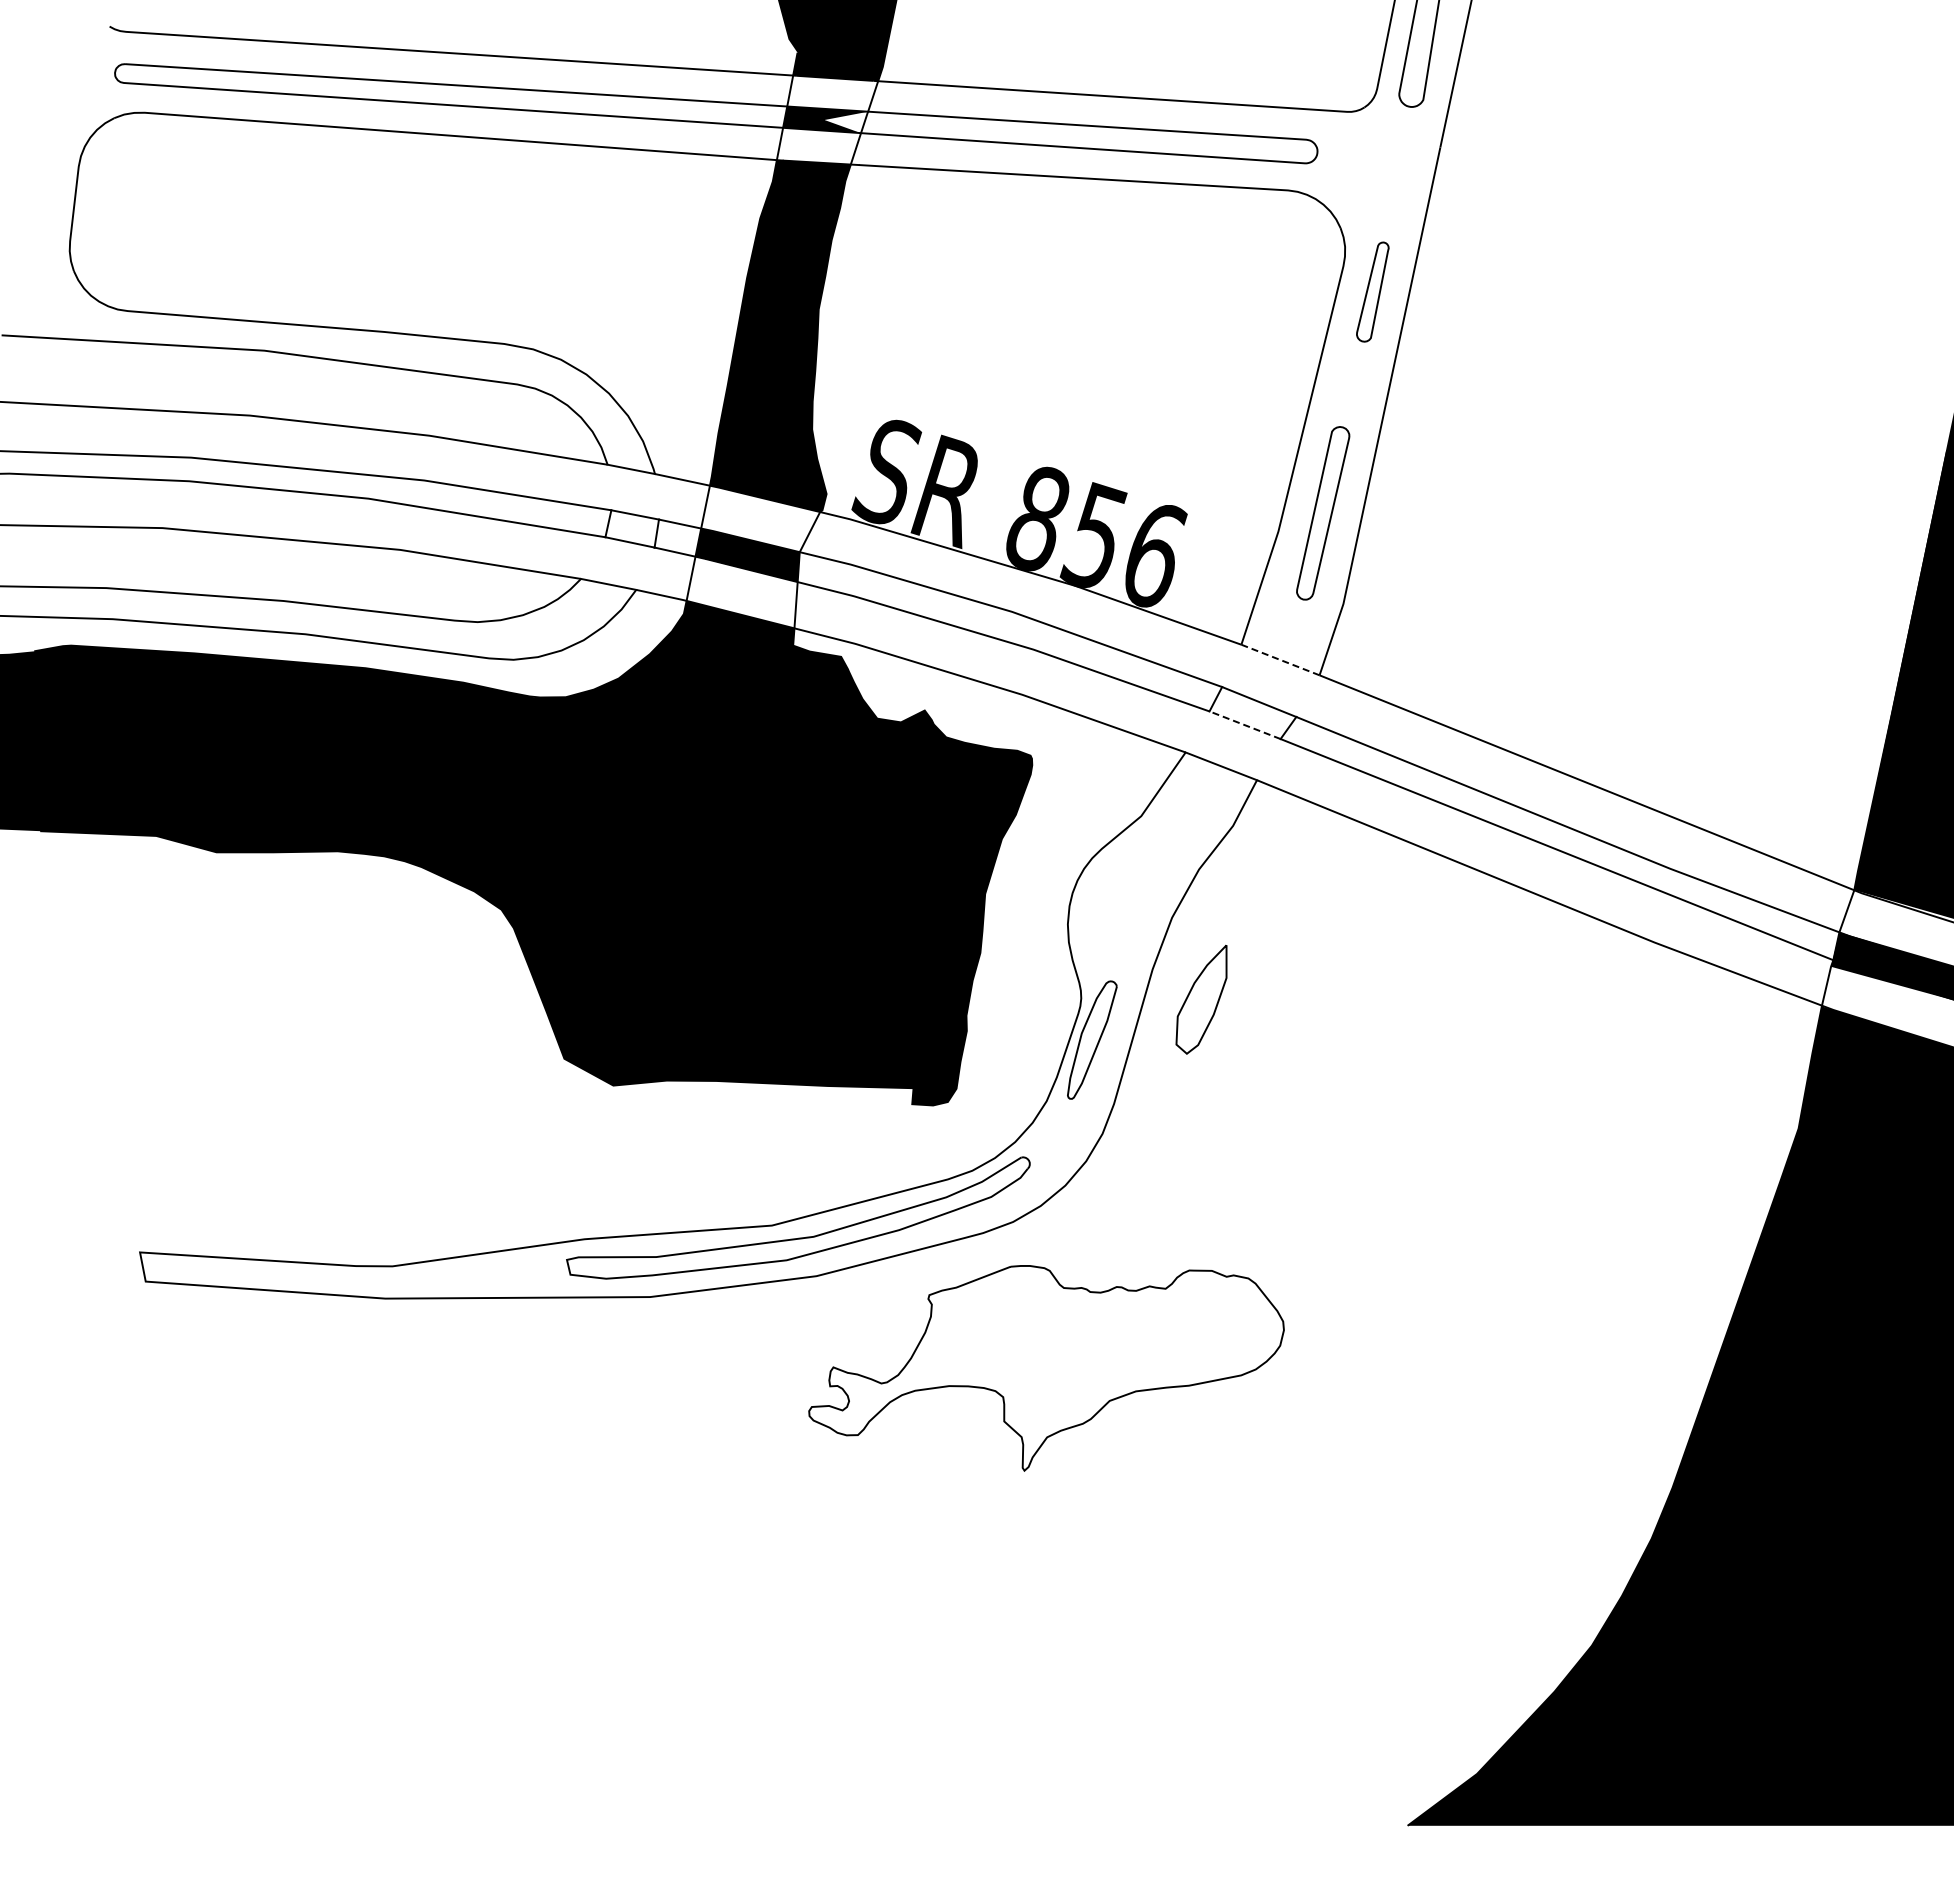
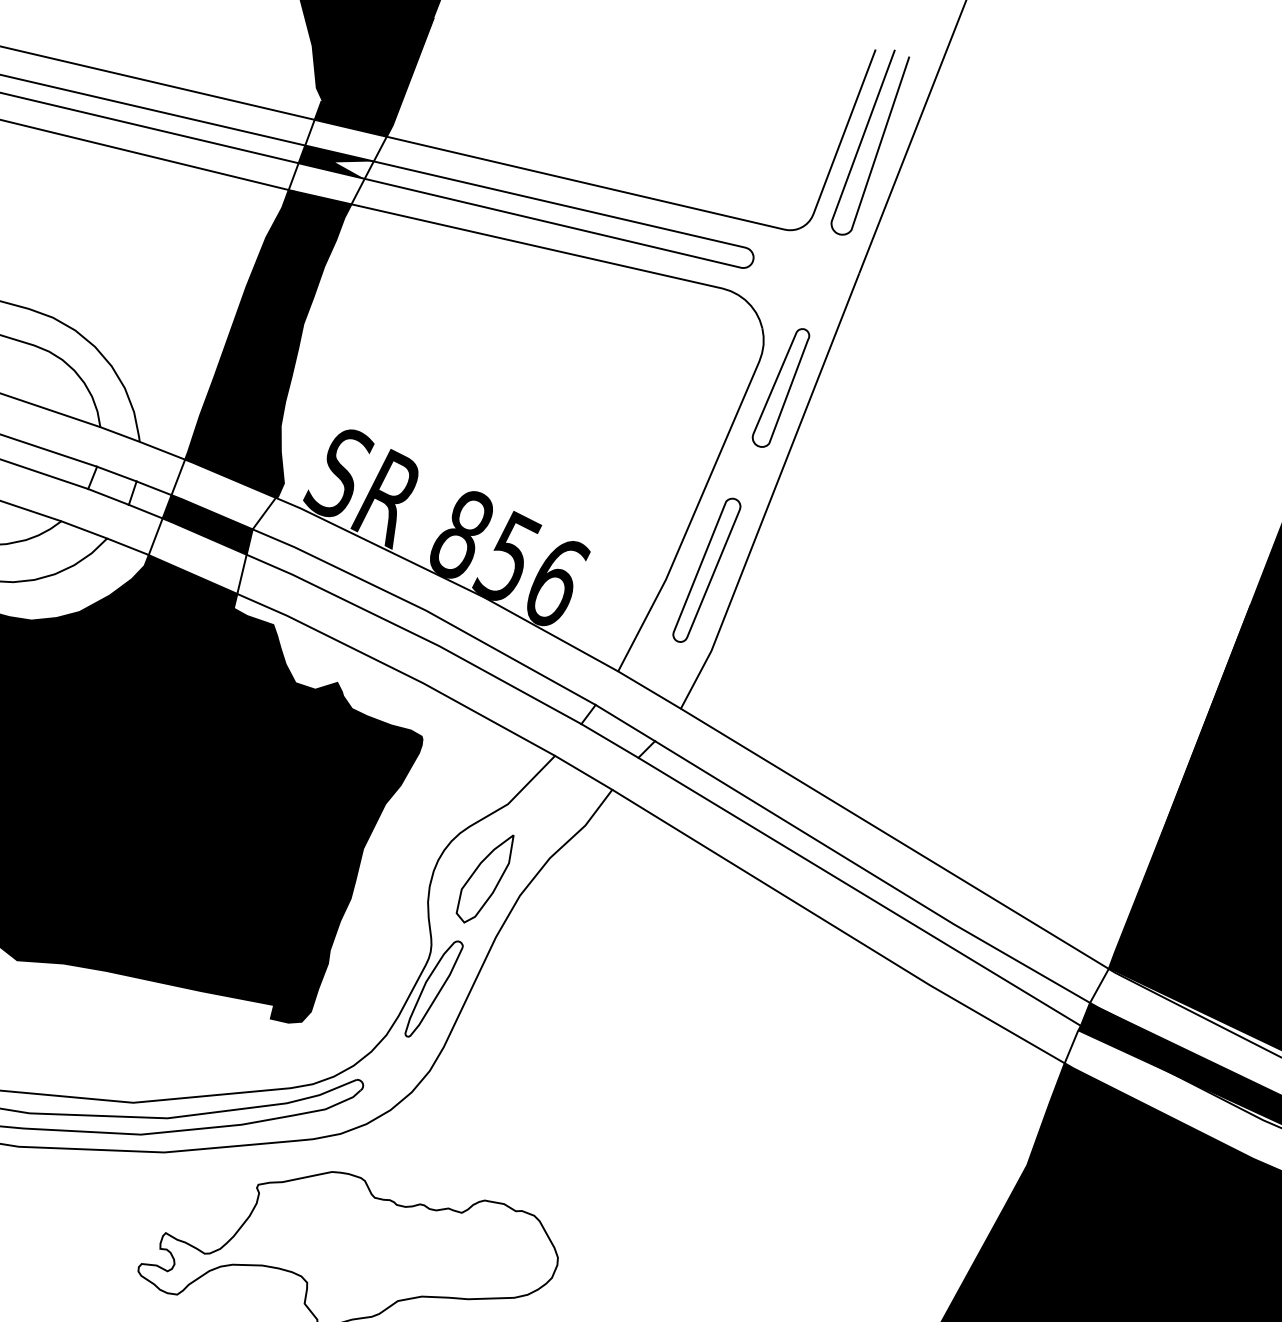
part: (1372, 291) -> (780, 387), size x1.43
line: (1280, 660) -> (649, 690), dashed -> solid
line: (1244, 725) -> (609, 741), dashed -> solid
part: (1201, 999) -> (484, 878), moved

